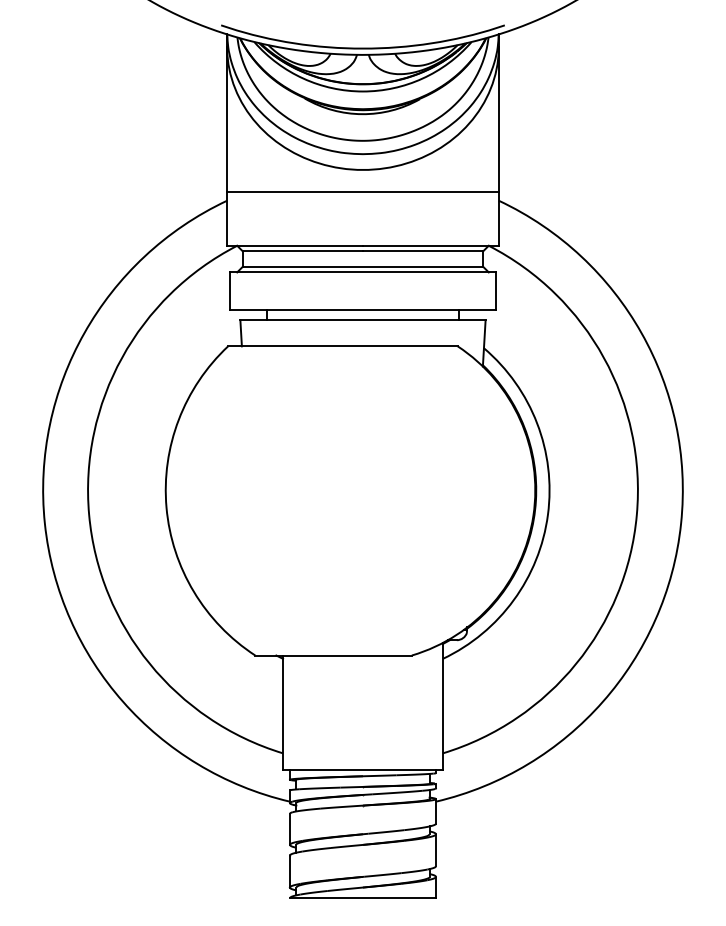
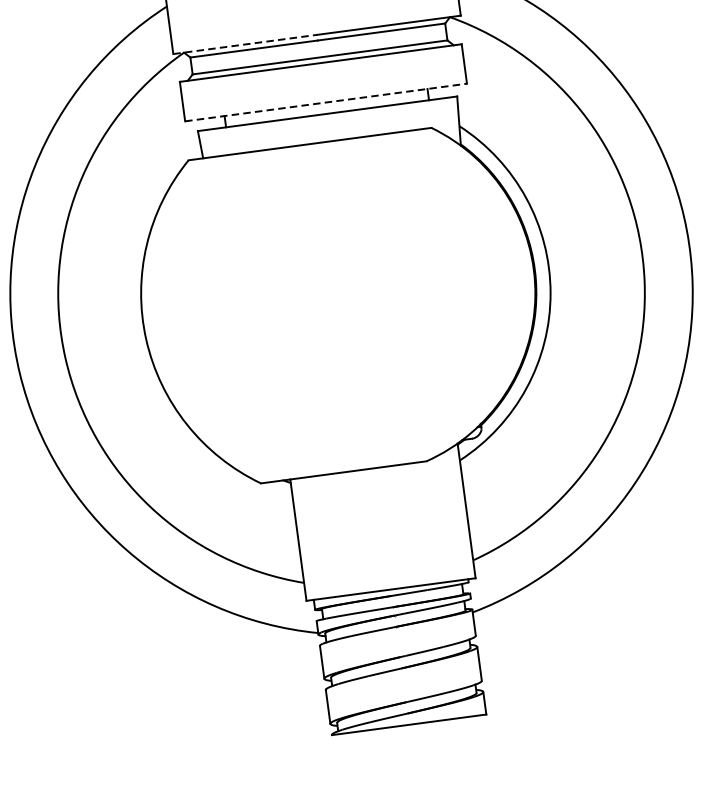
line: (295, 245) -> (245, 44), solid -> dashed
line: (363, 309) -> (326, 102), solid -> dashed

